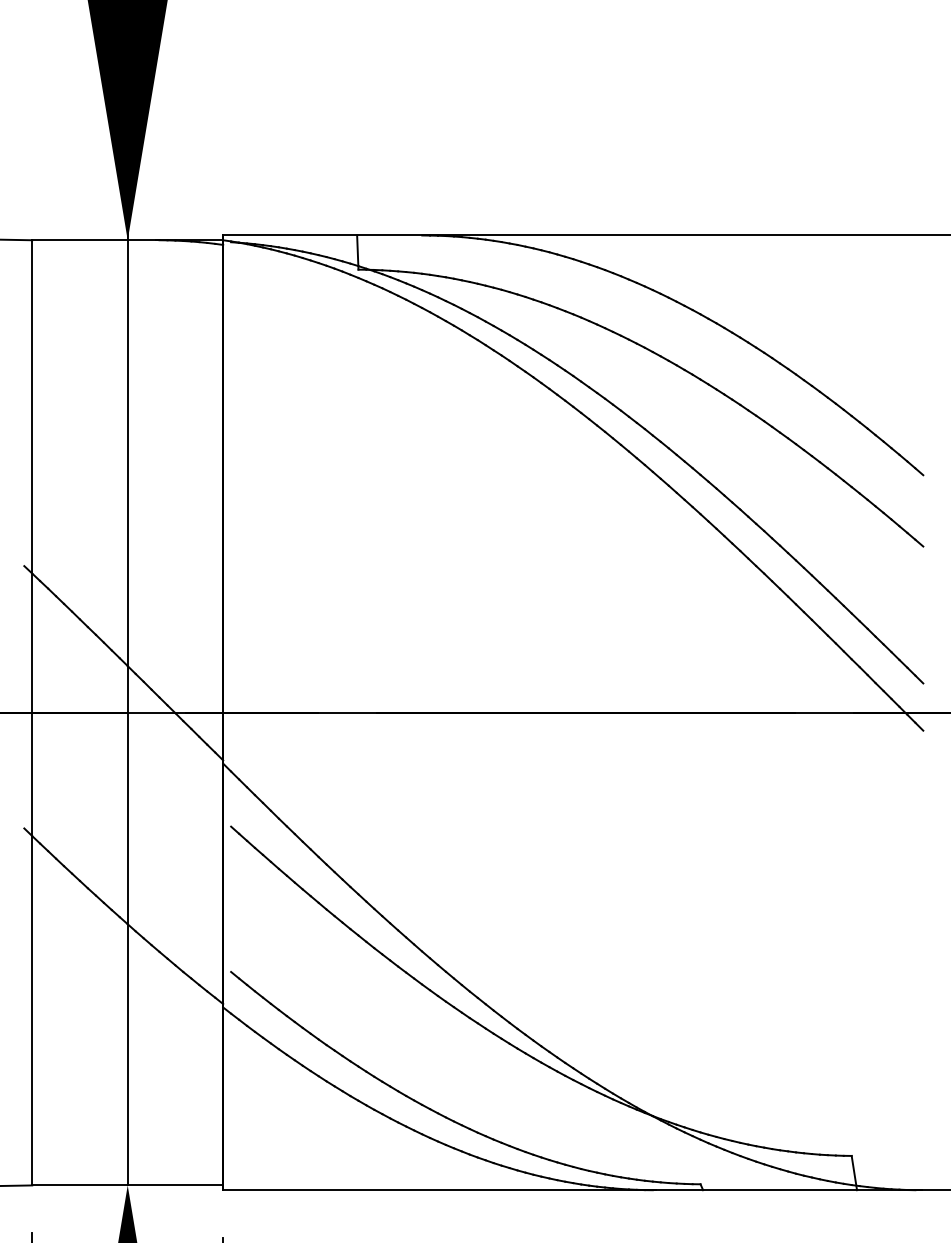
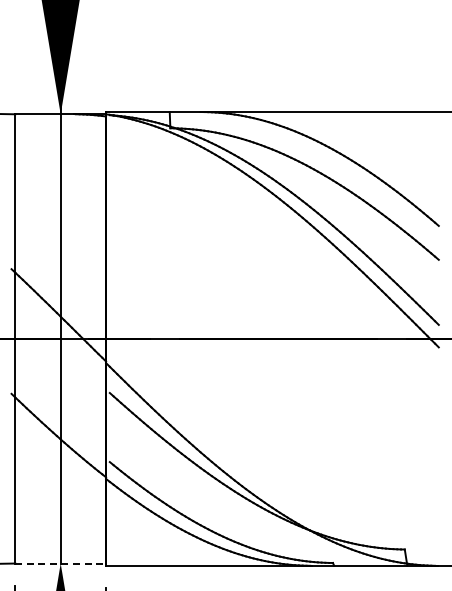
line: (129, 1185) -> (61, 563), solid -> dashed

